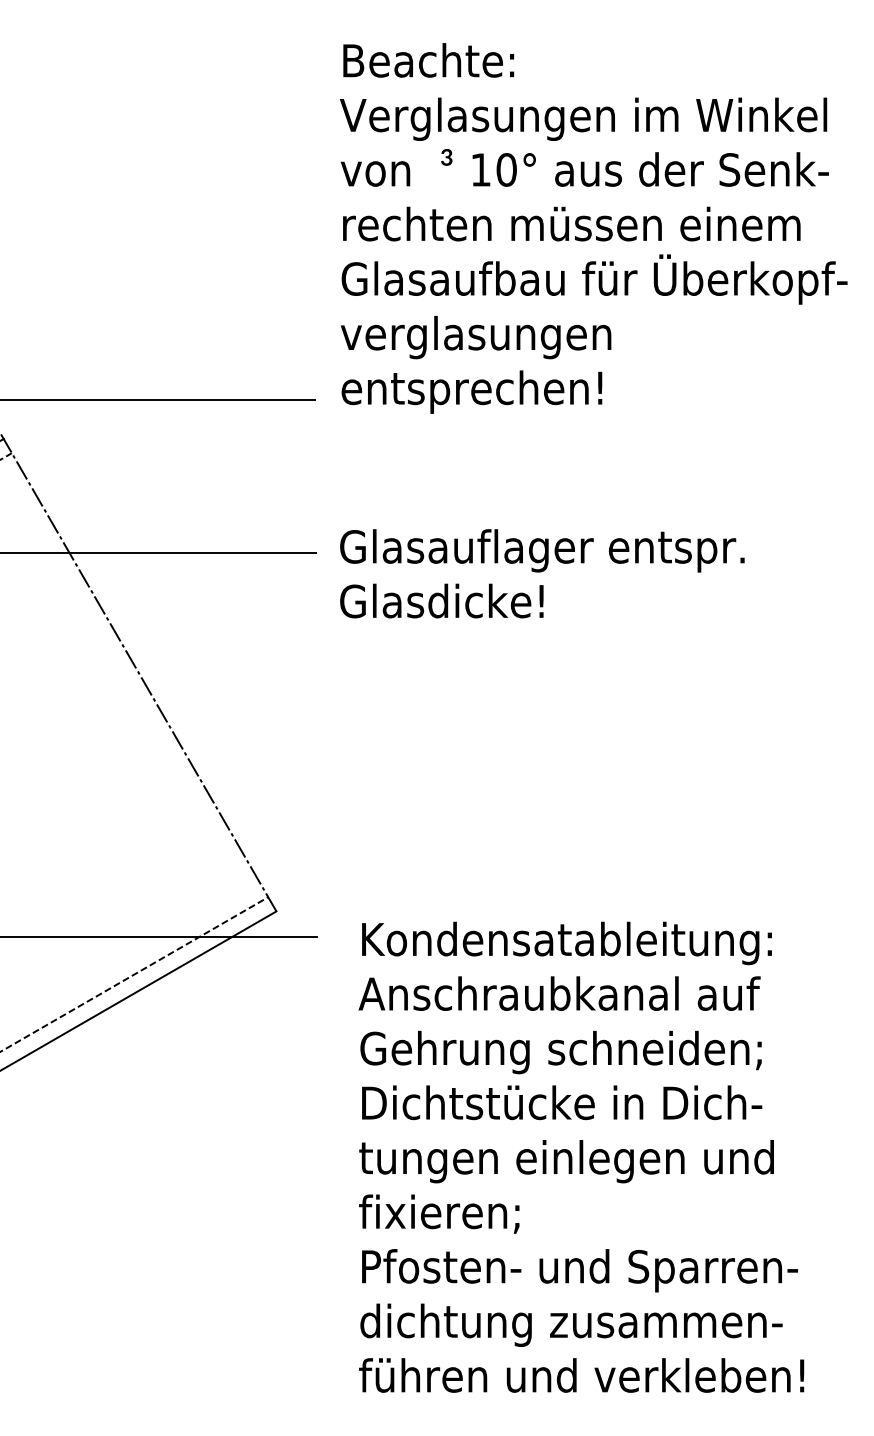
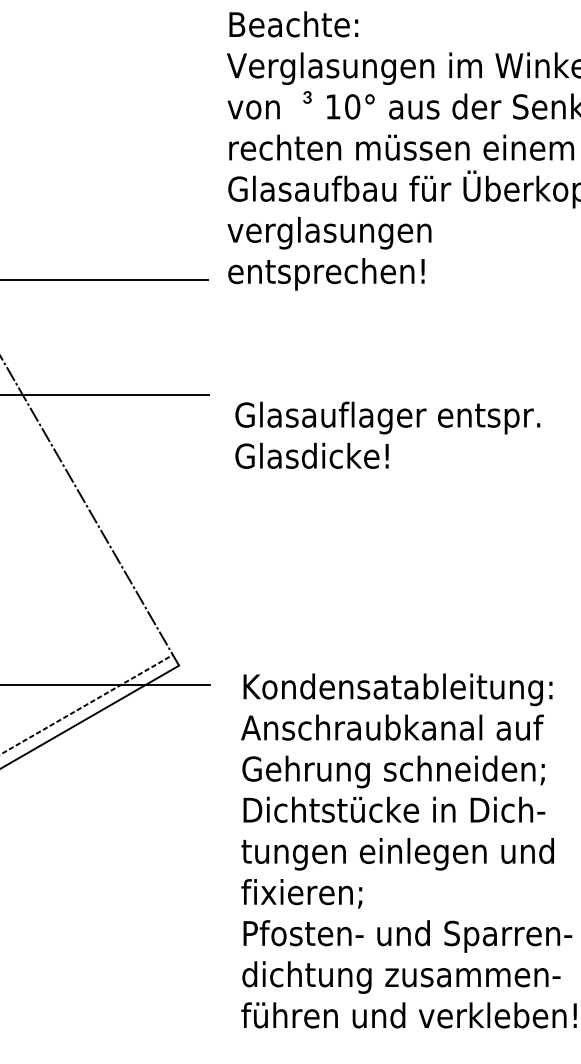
text: (542, 573) -> (387, 435), moved

